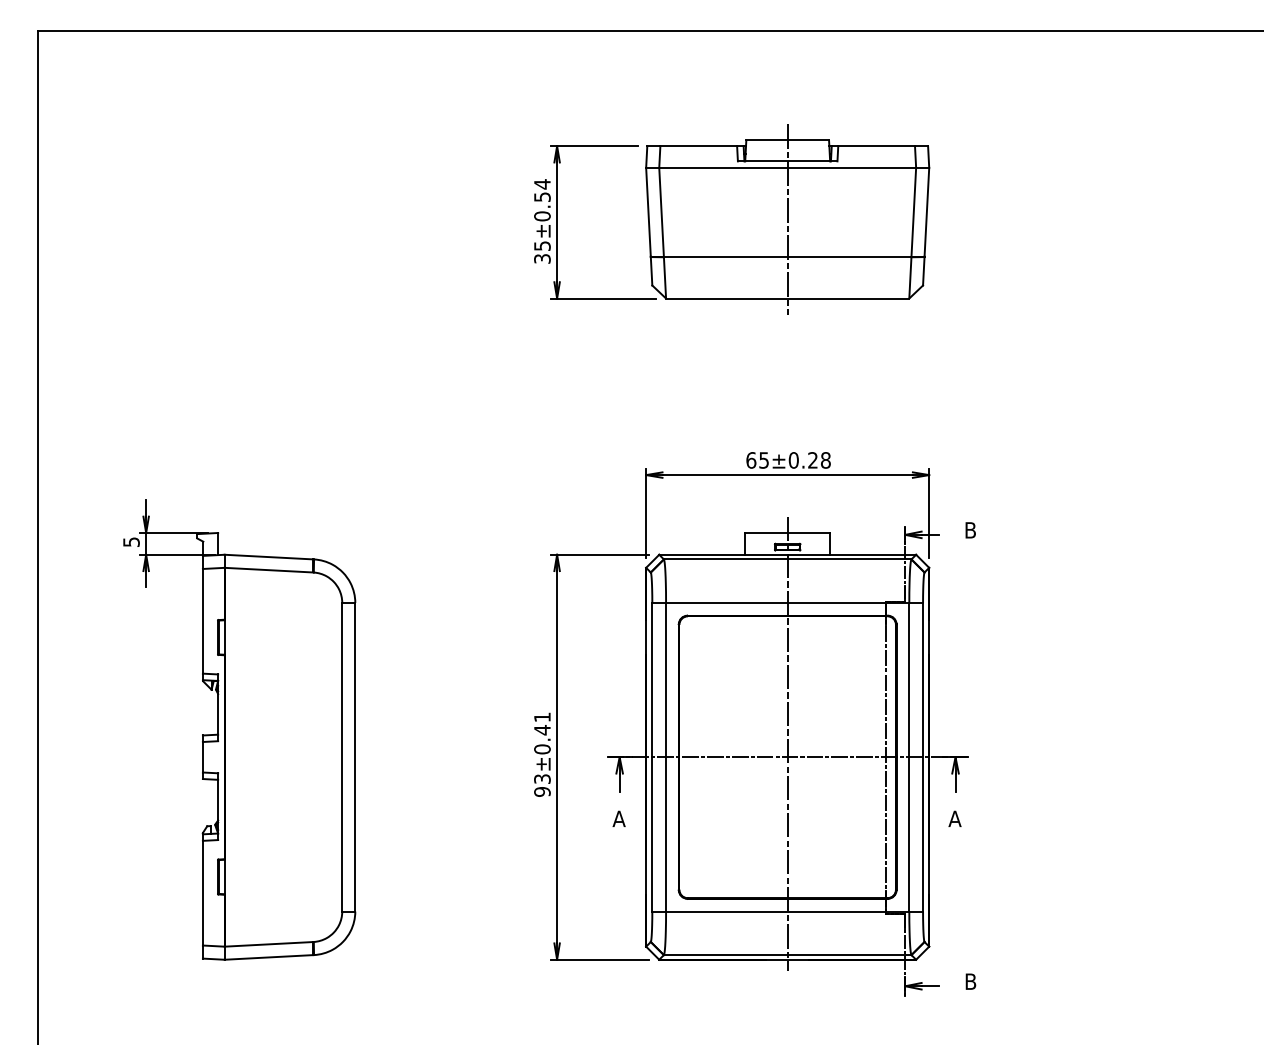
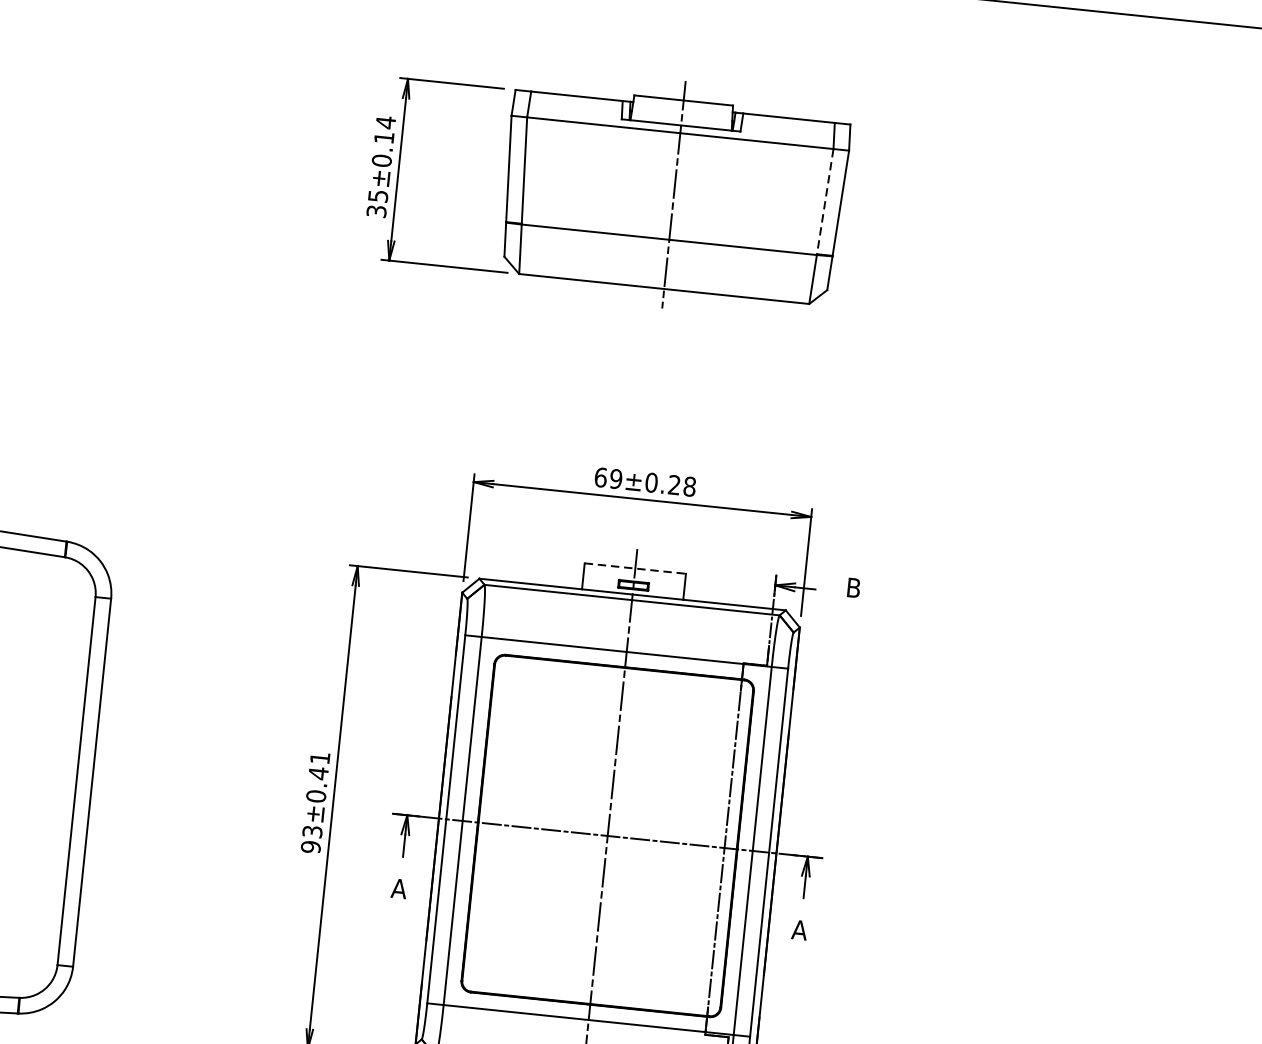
text: (542, 196) -> (384, 137), 35±0.54 -> 35±0.14
line: (913, 212) -> (824, 201), solid -> dashed
text: (764, 460) -> (616, 479), 65±0.28 -> 69±0.28
line: (788, 532) -> (636, 568), solid -> dashed

